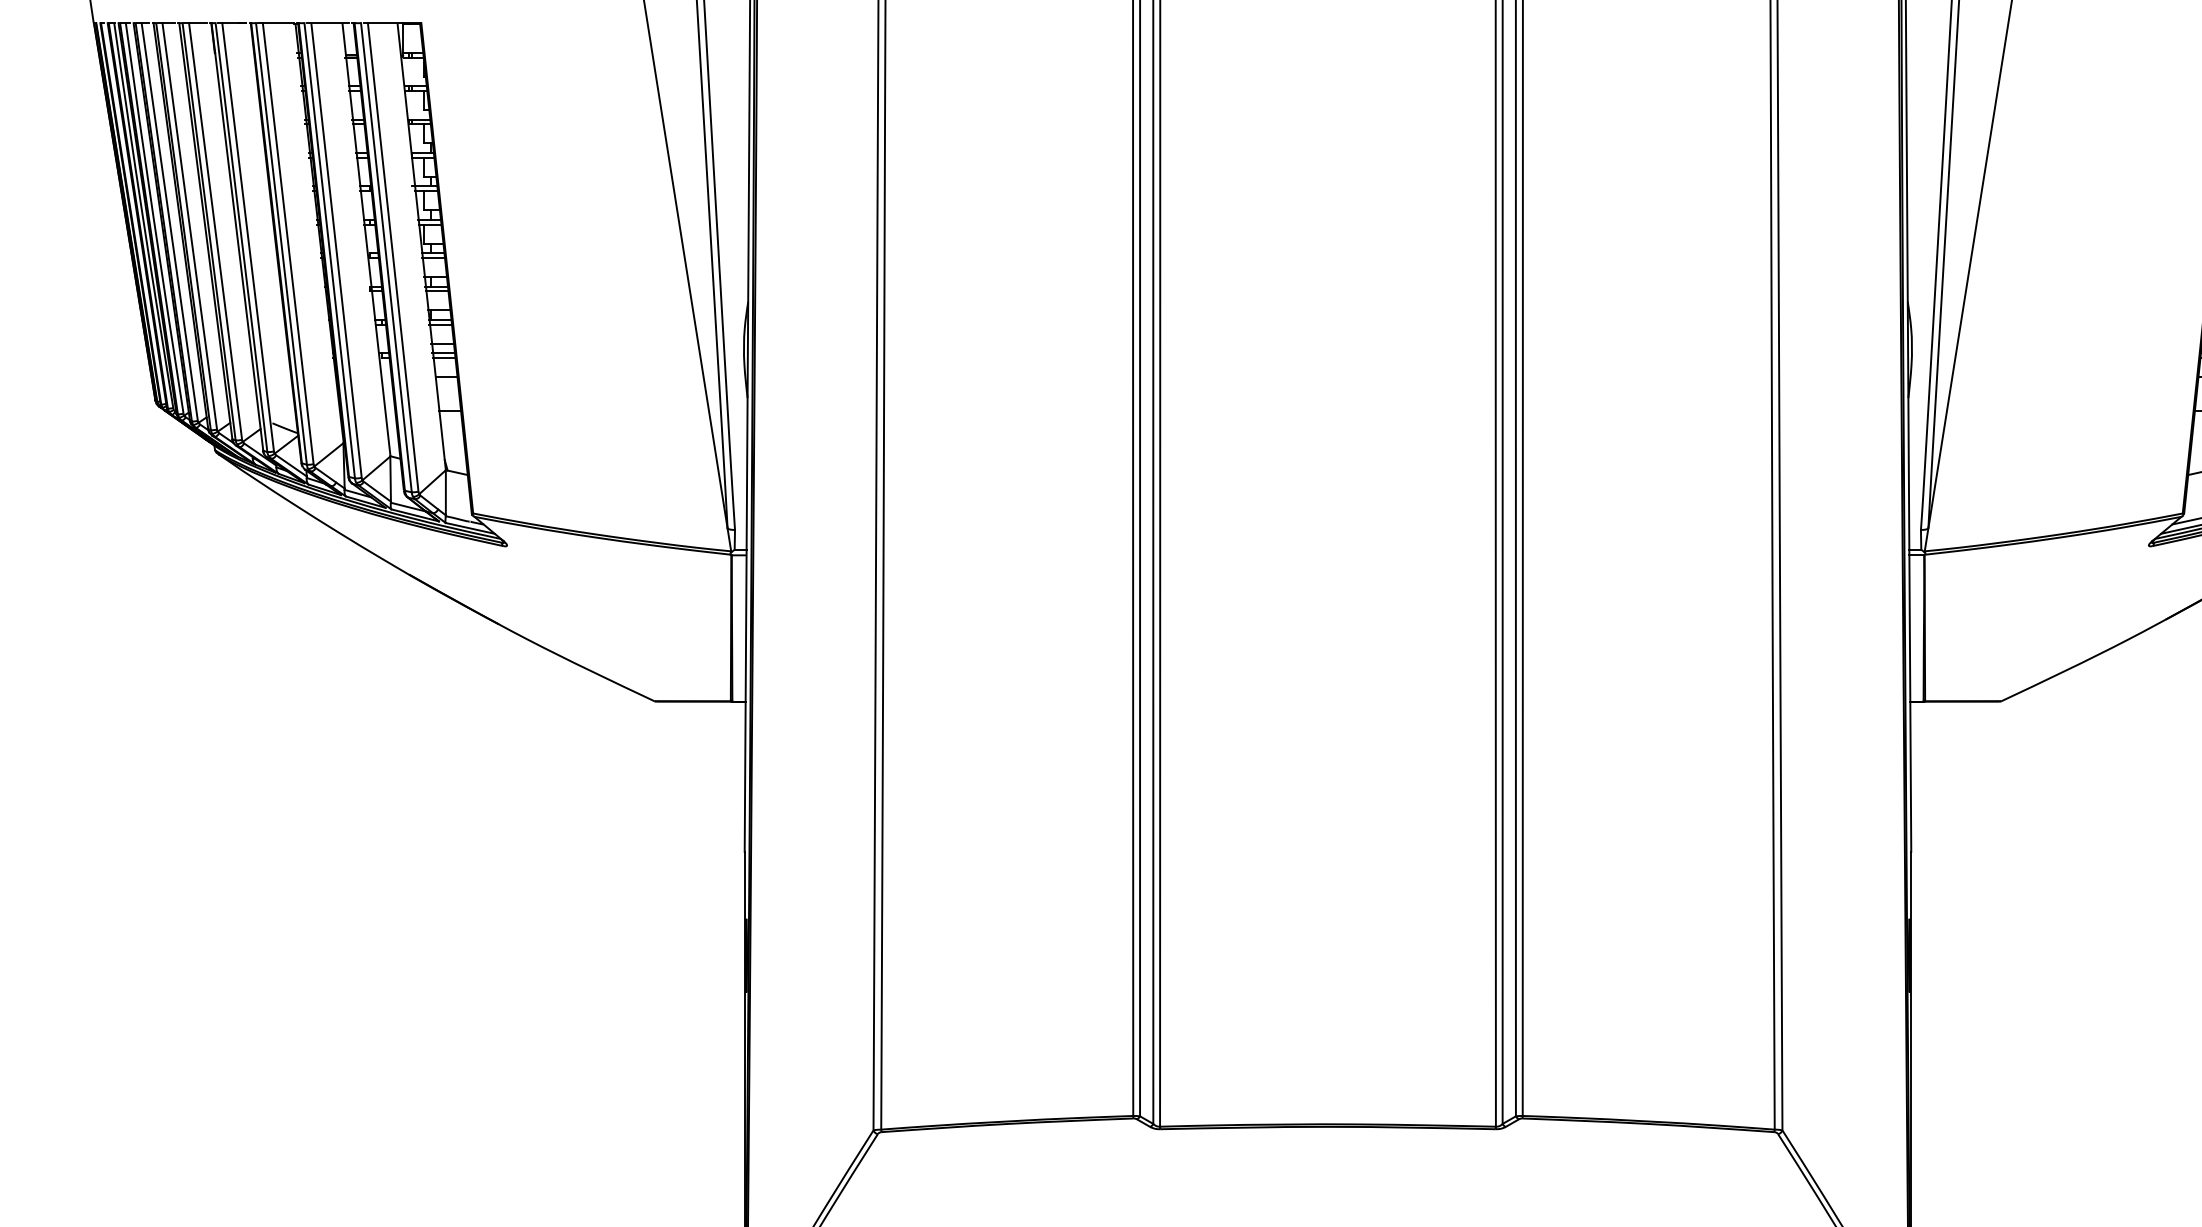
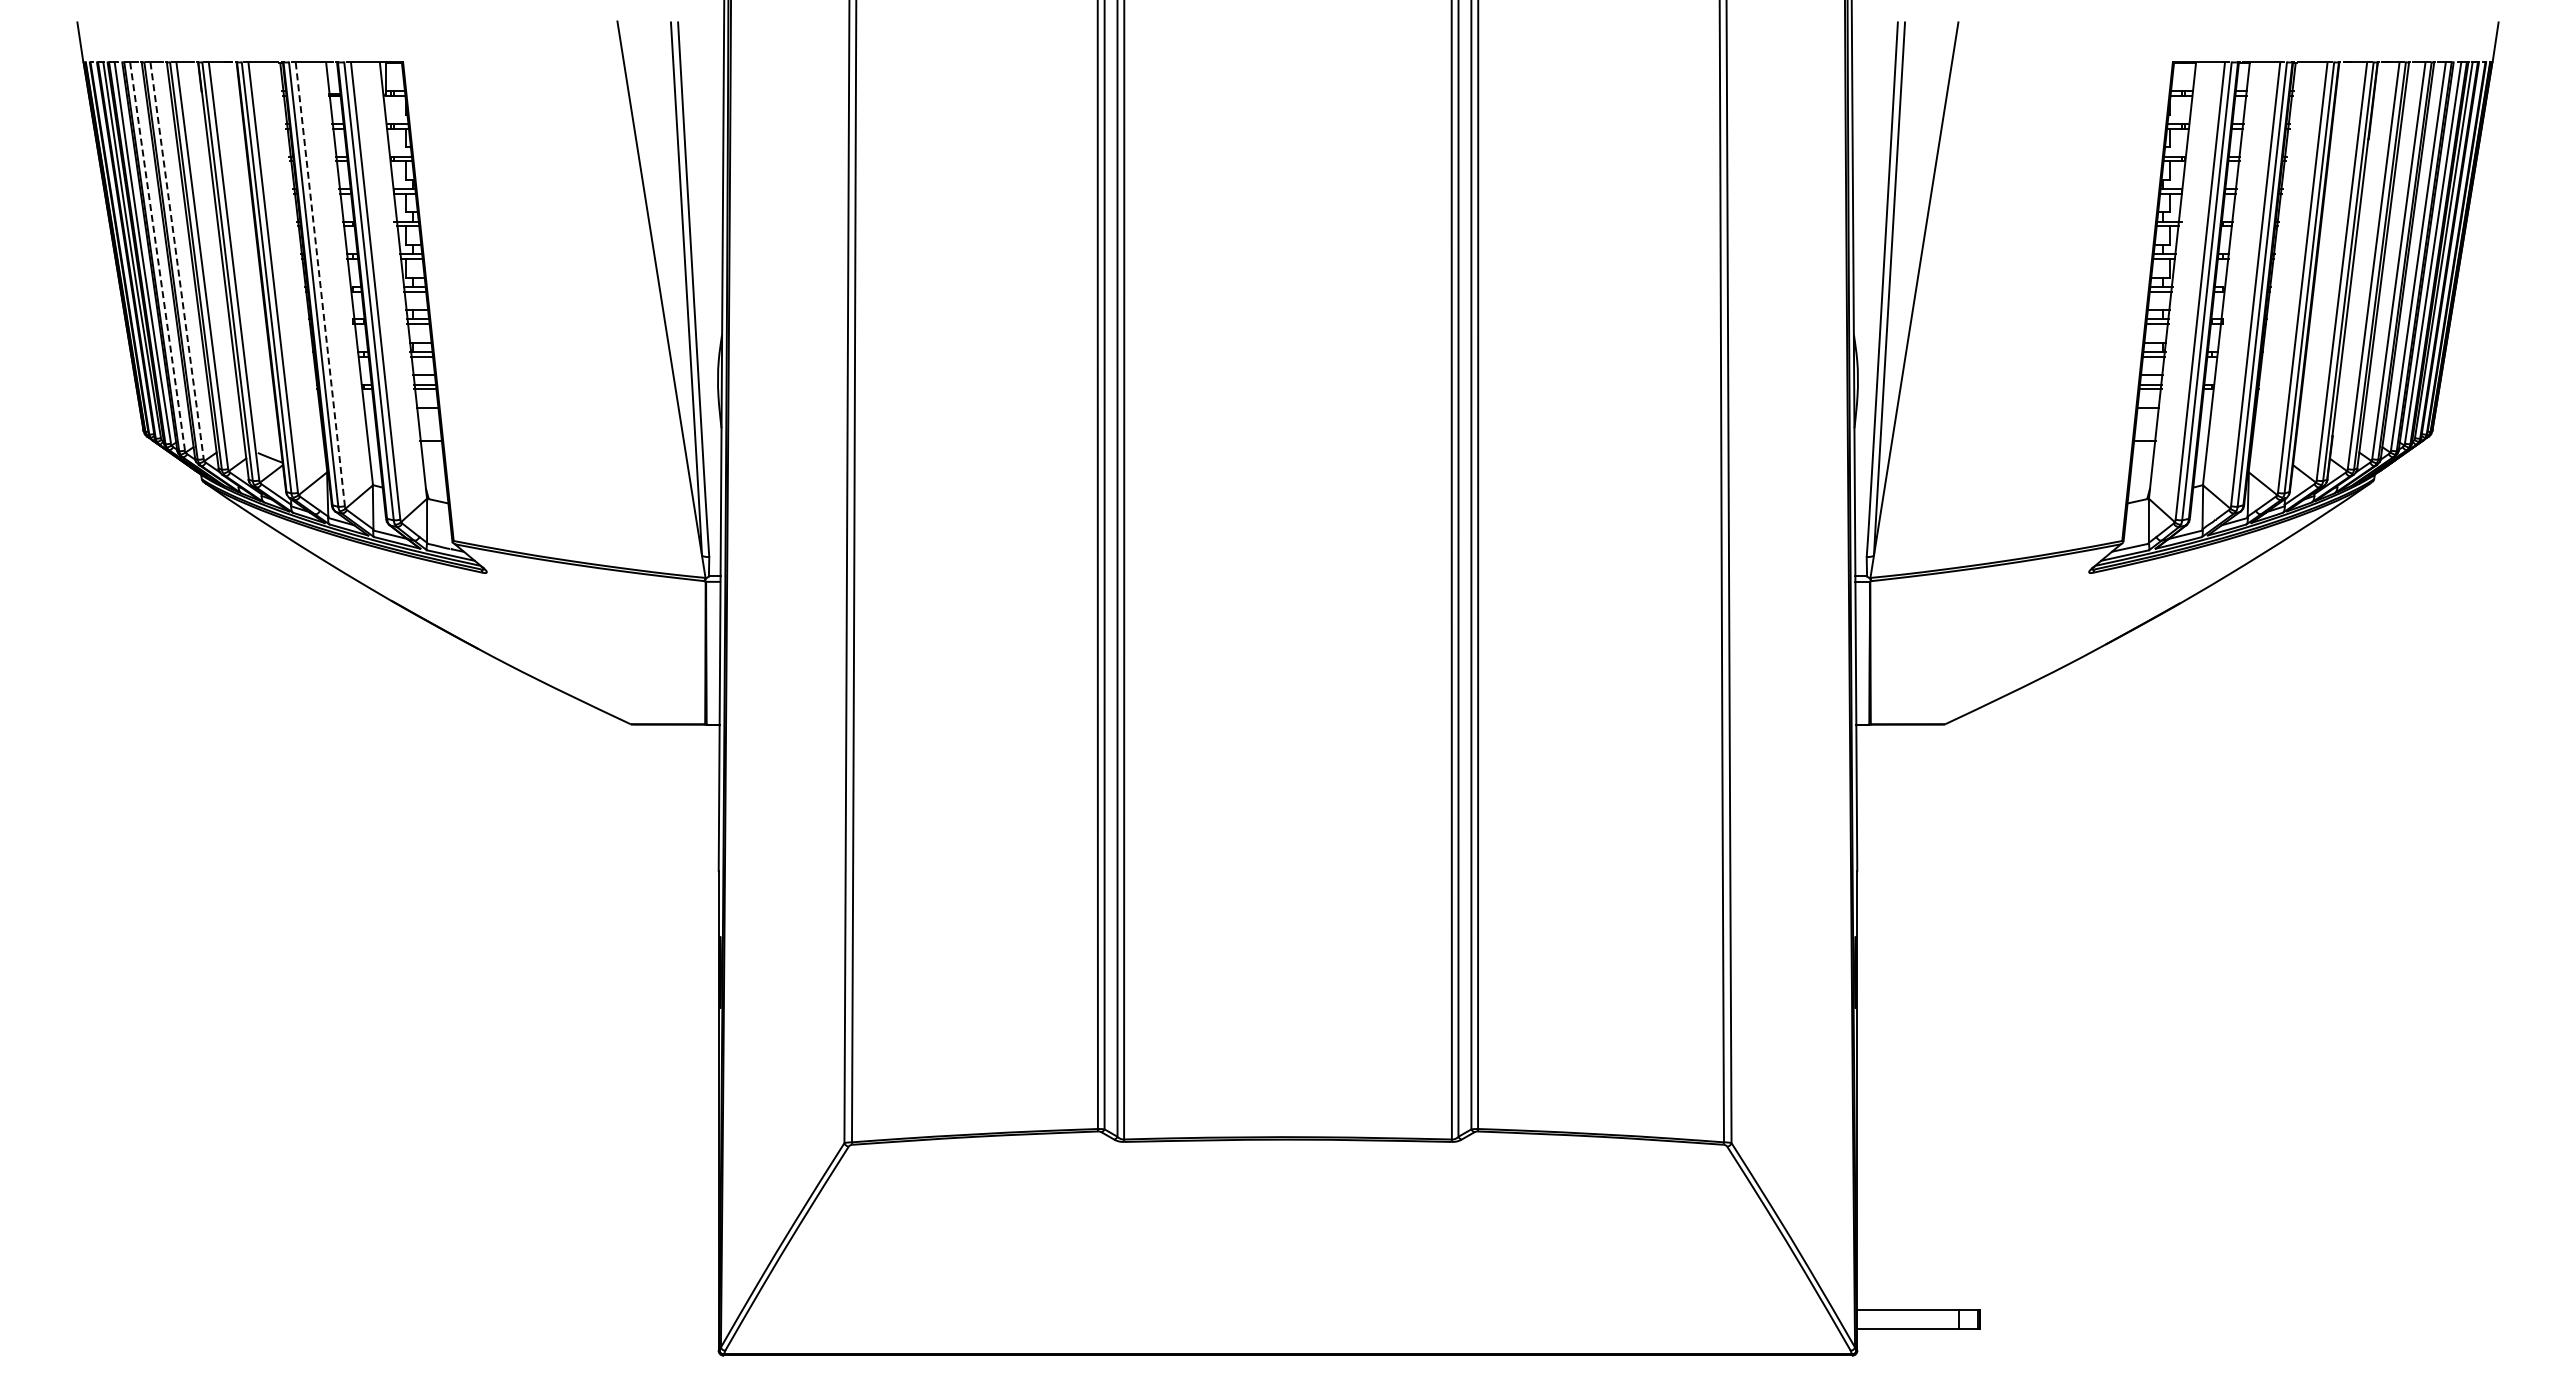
line: (169, 223) -> (157, 257), solid -> dashed
line: (190, 227) -> (177, 261), solid -> dashed
line: (336, 250) -> (320, 284), solid -> dashed

